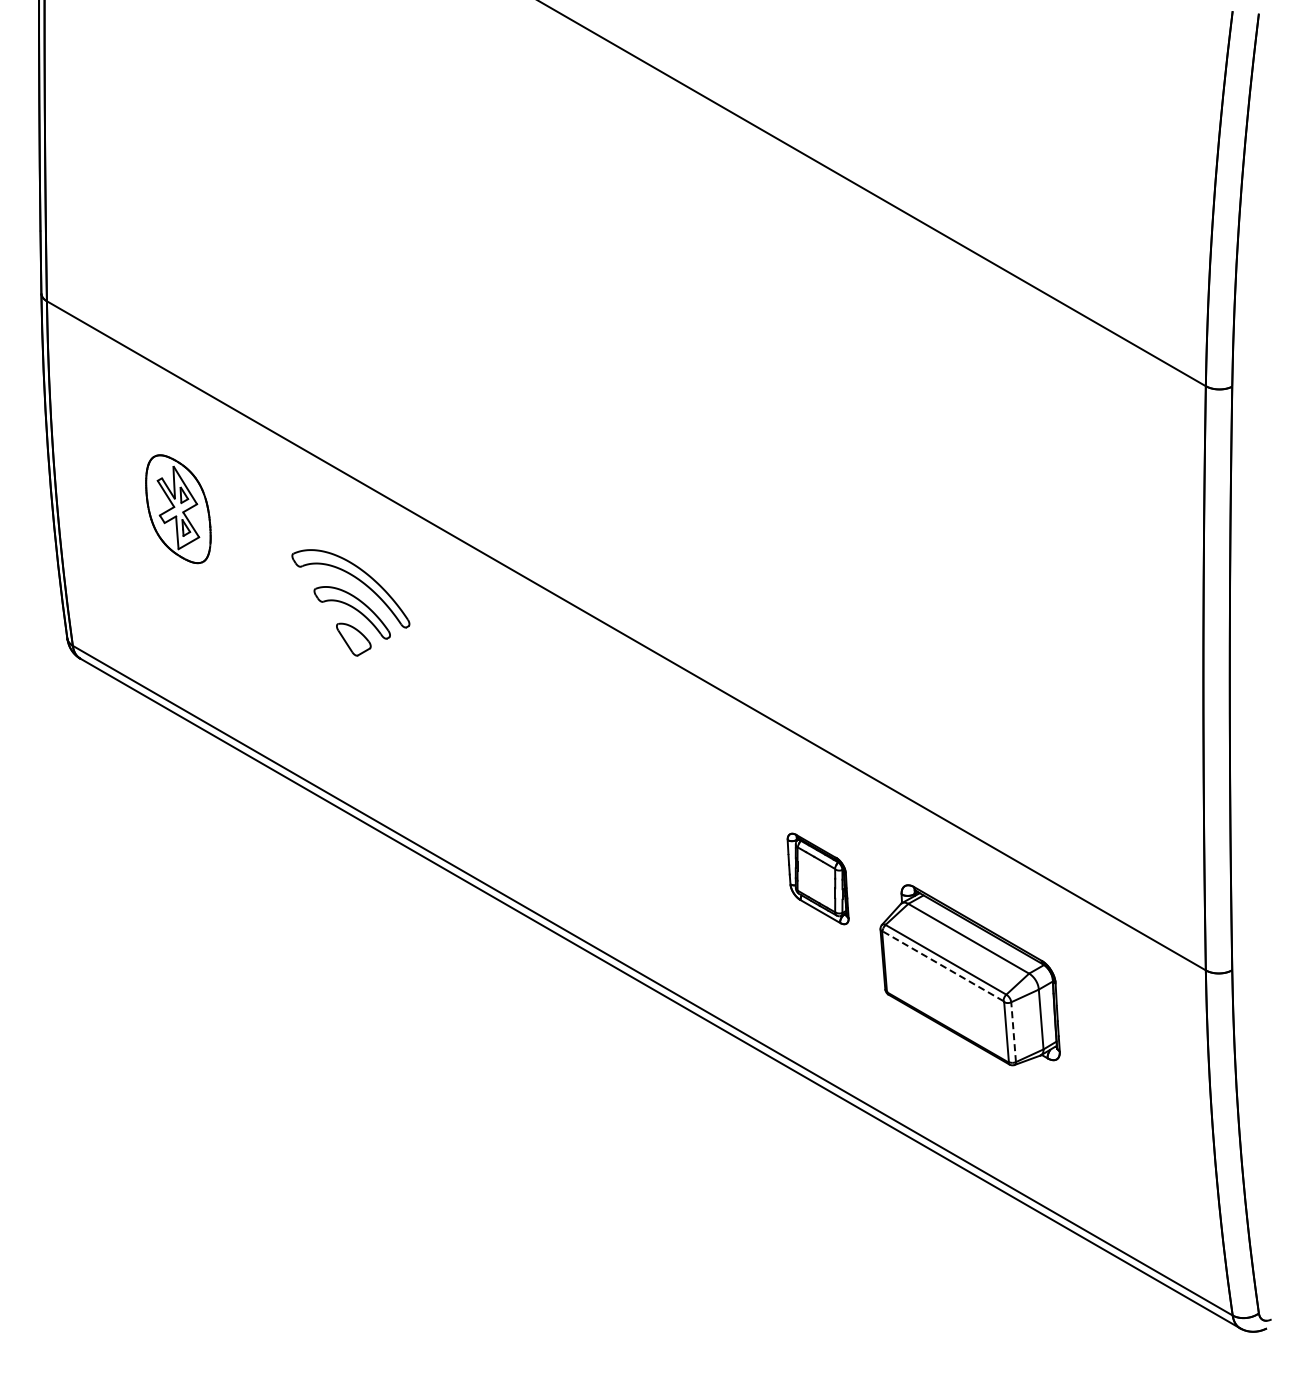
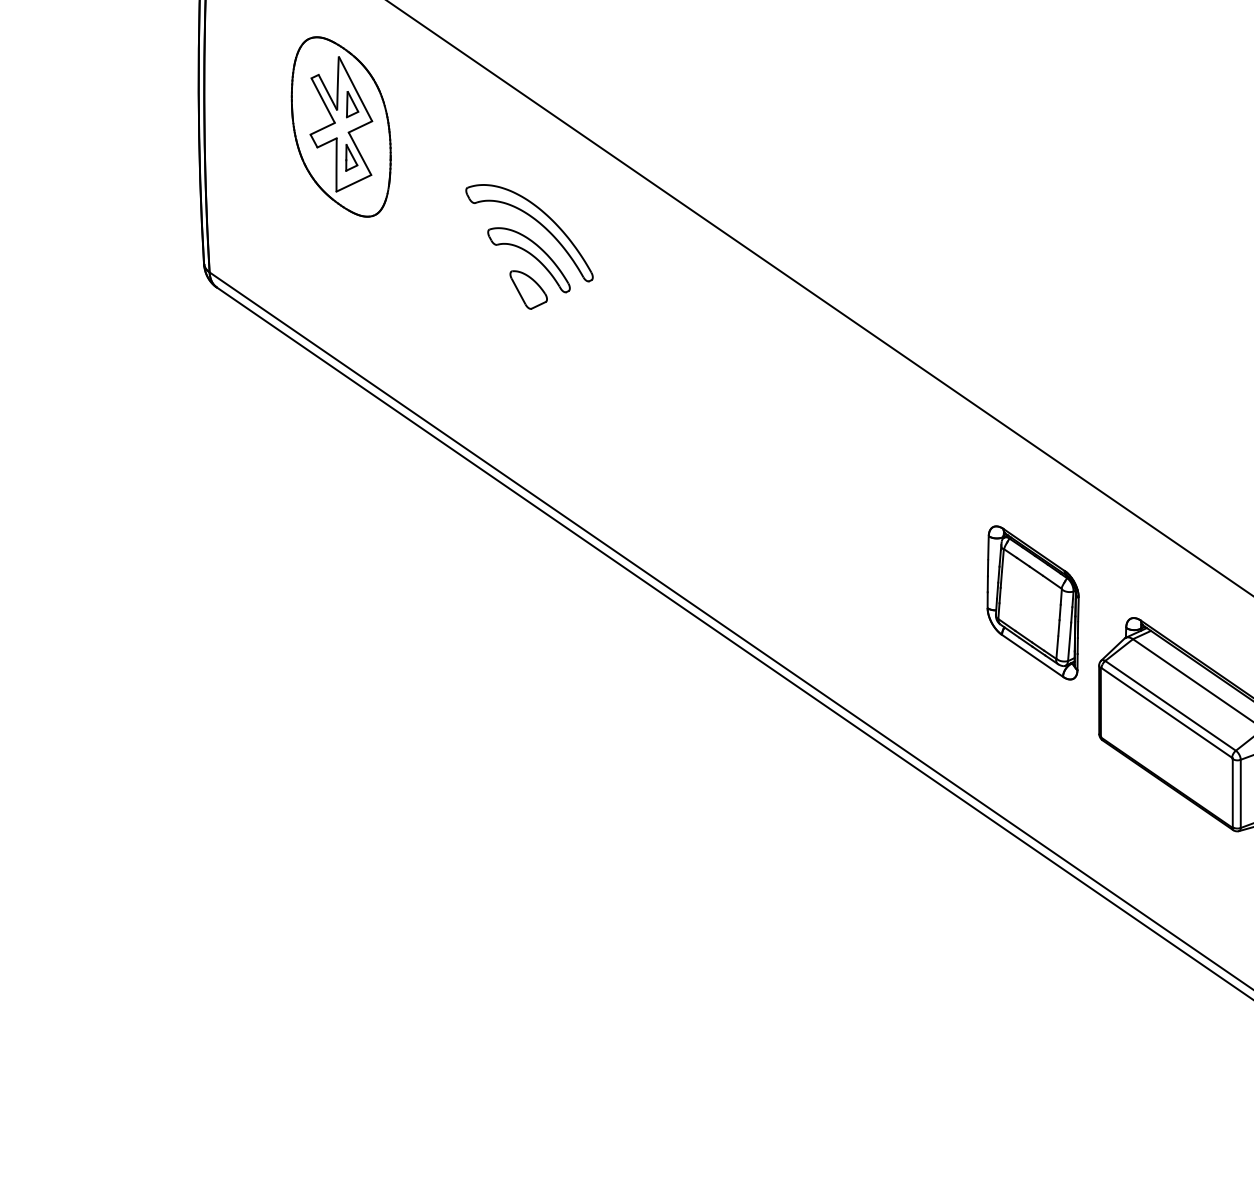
part: (178, 509) -> (341, 127), size x1.43
part: (817, 878) -> (1032, 602), size x1.43
line: (943, 966) -> (1167, 713), dashed -> solid
line: (1013, 1031) -> (1240, 793), dashed -> solid

